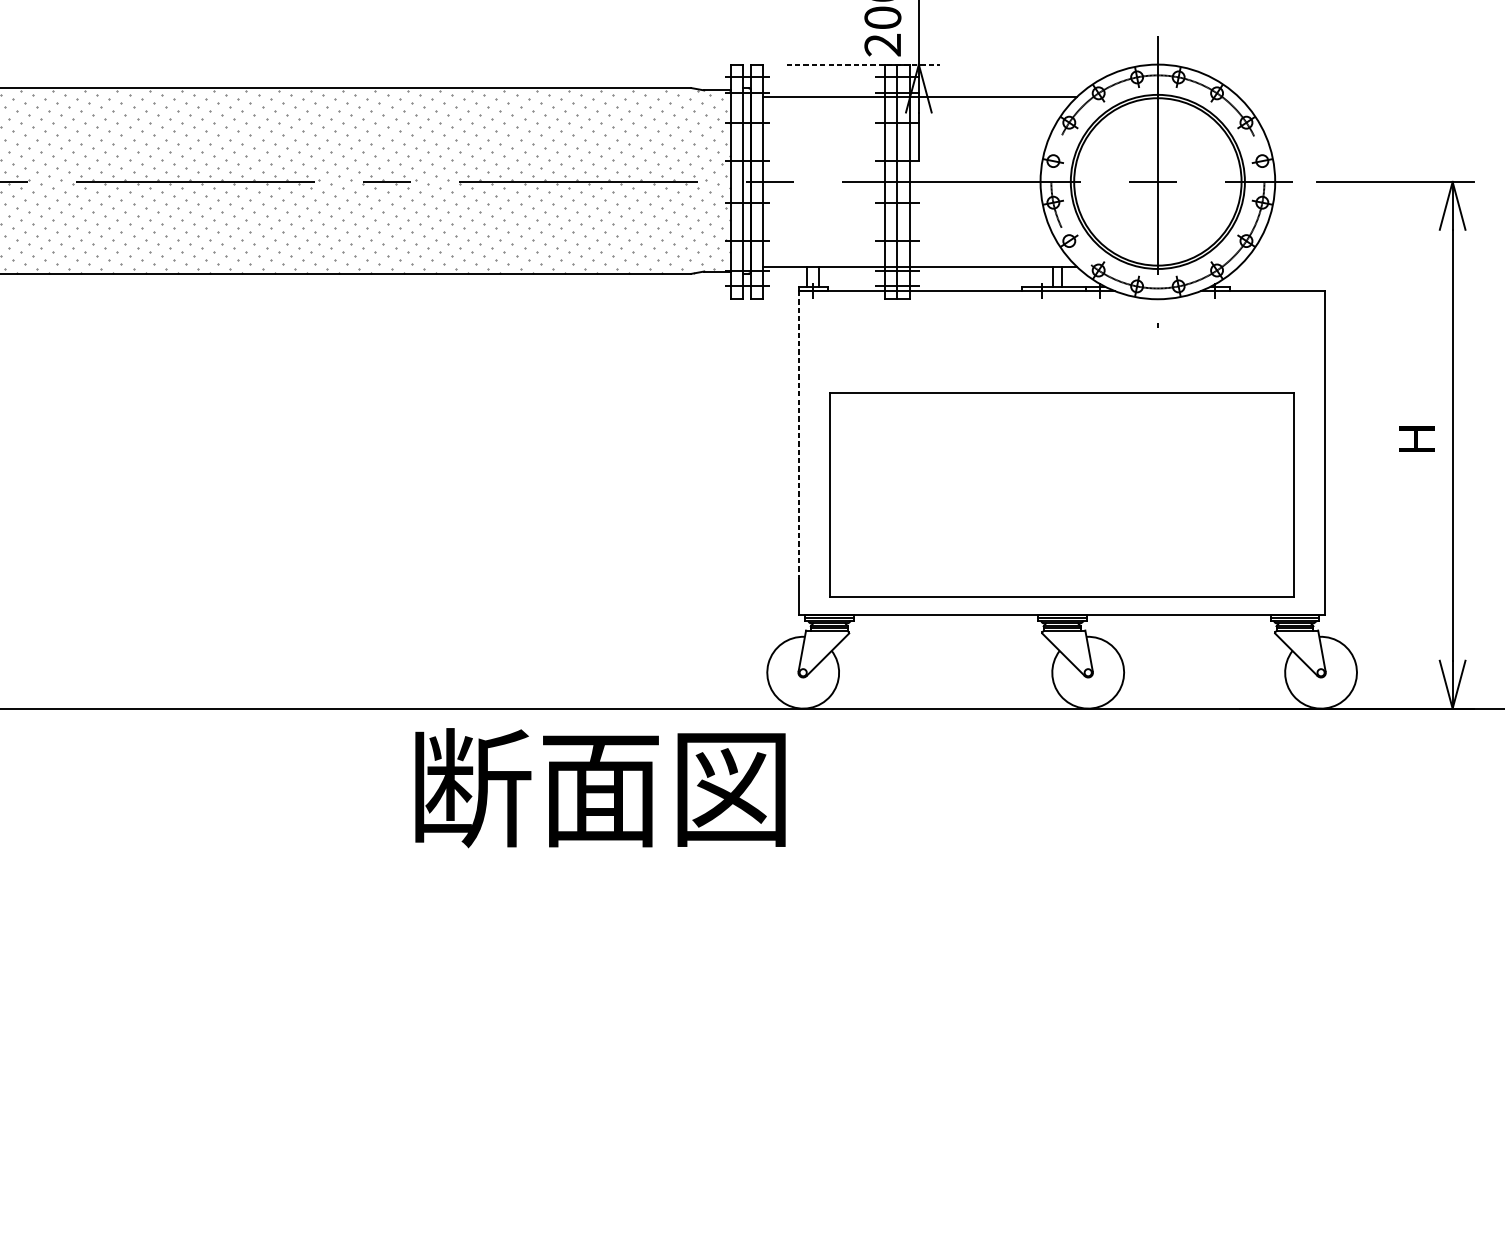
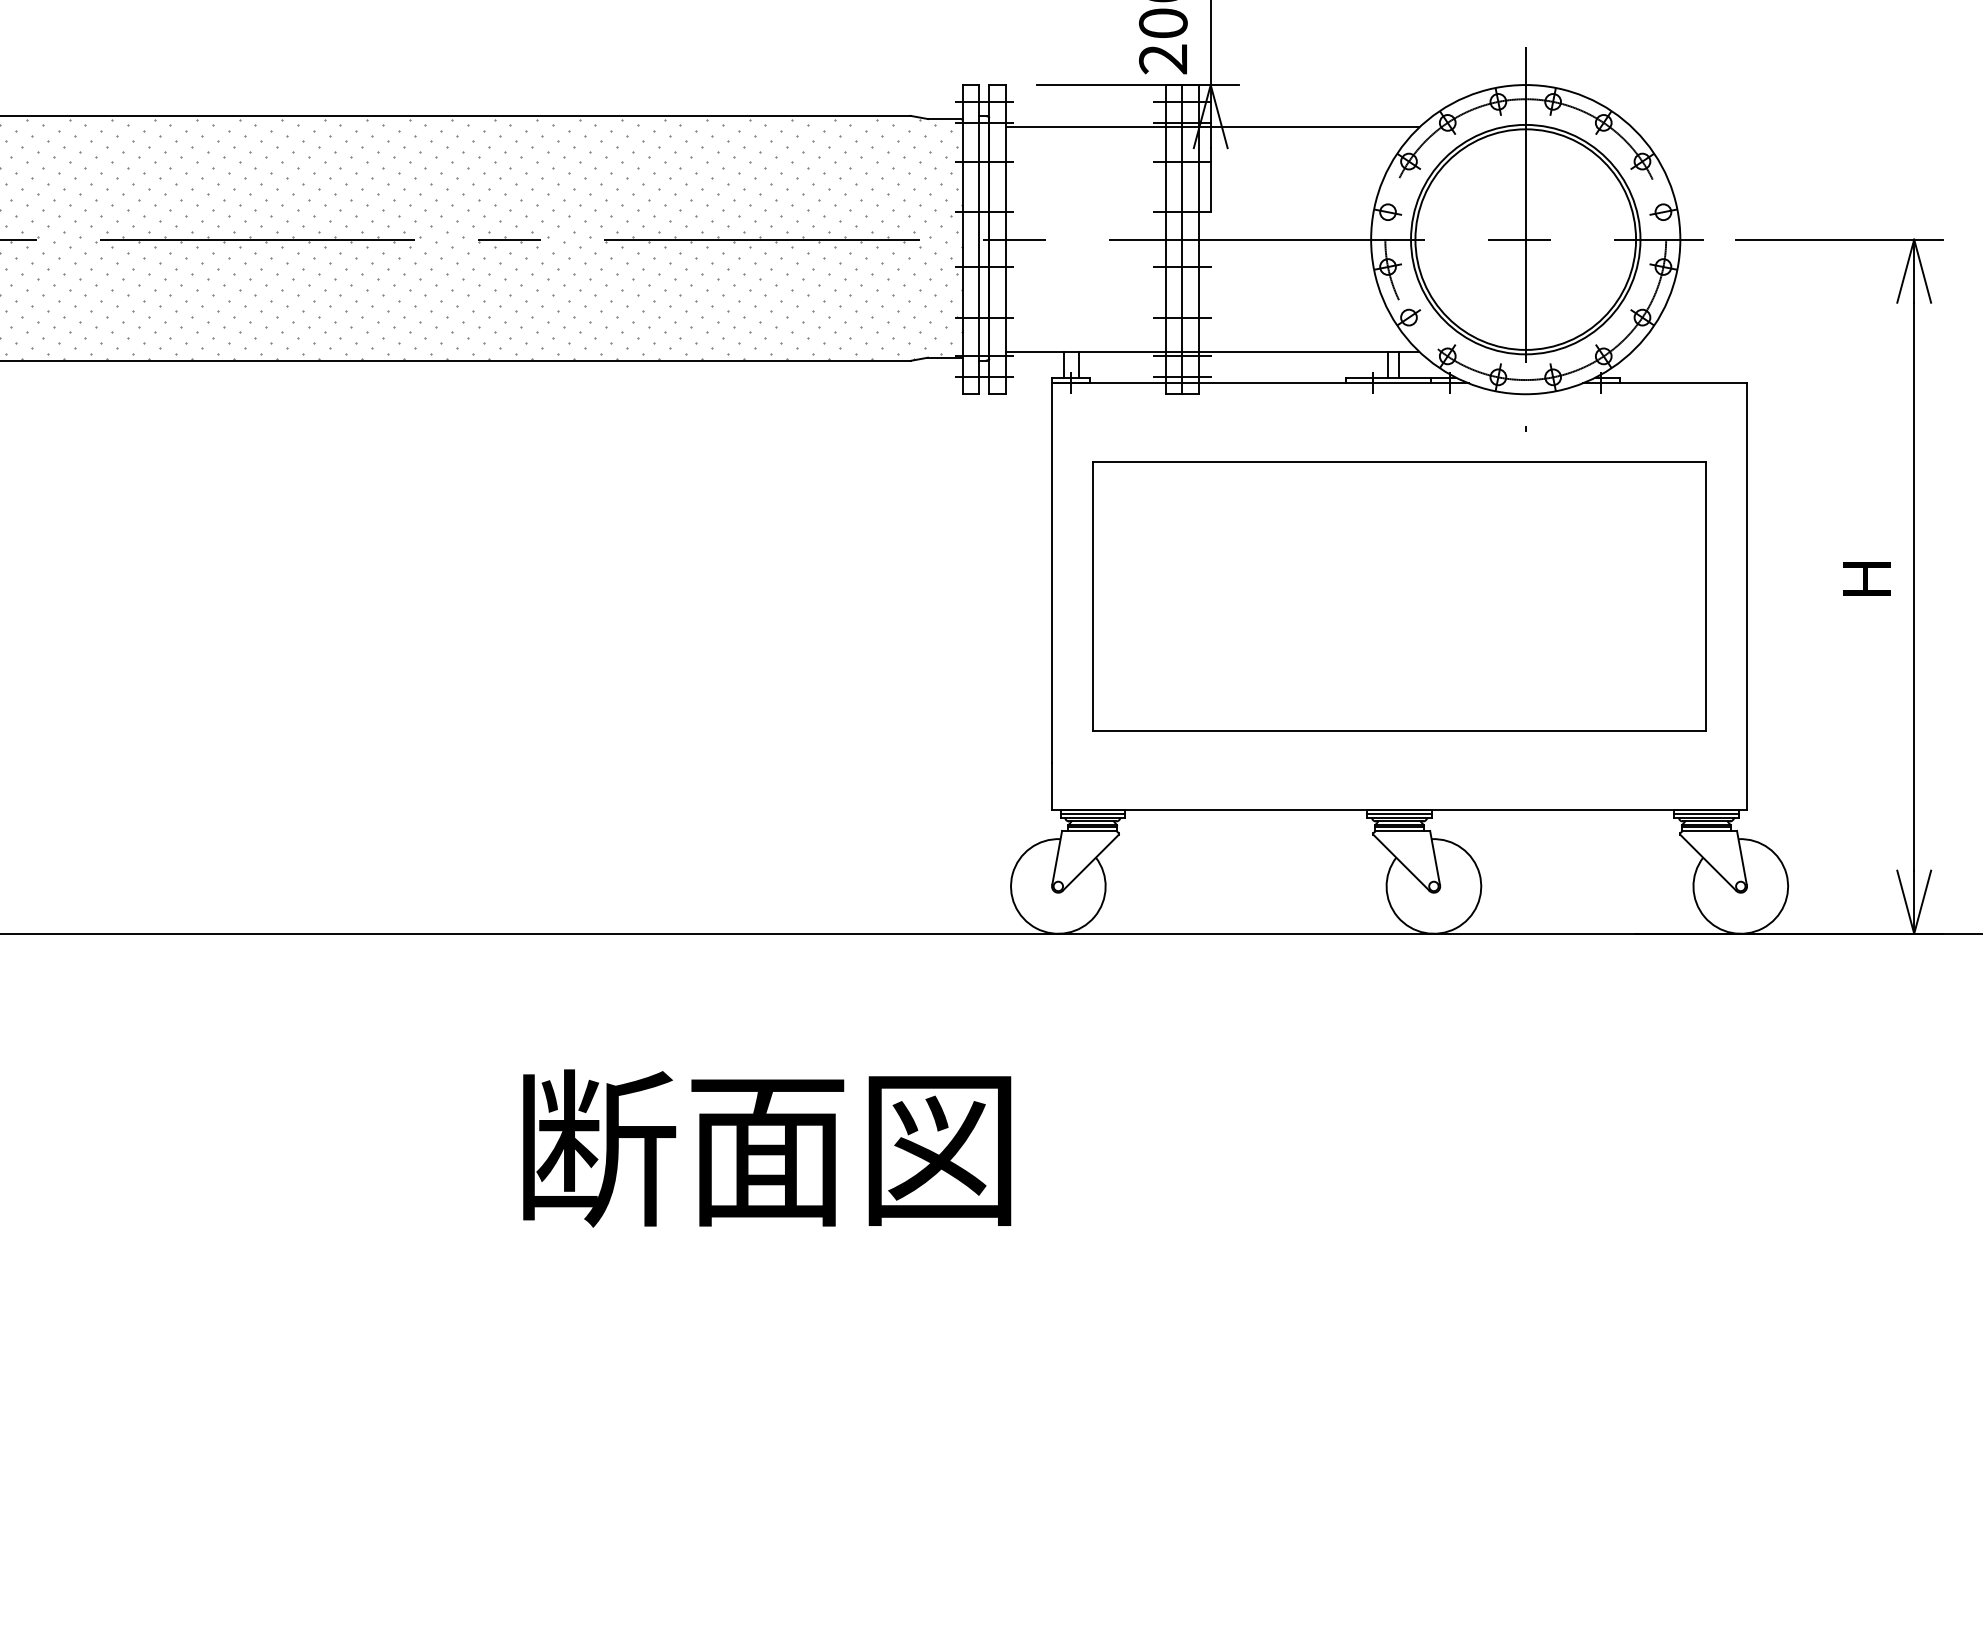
line: (864, 64) -> (1138, 85), dashed -> solid
line: (798, 435) -> (1052, 573), dashed -> solid
part: (1062, 495) -> (1399, 596), moved
text: (600, 788) -> (767, 1148), moved

